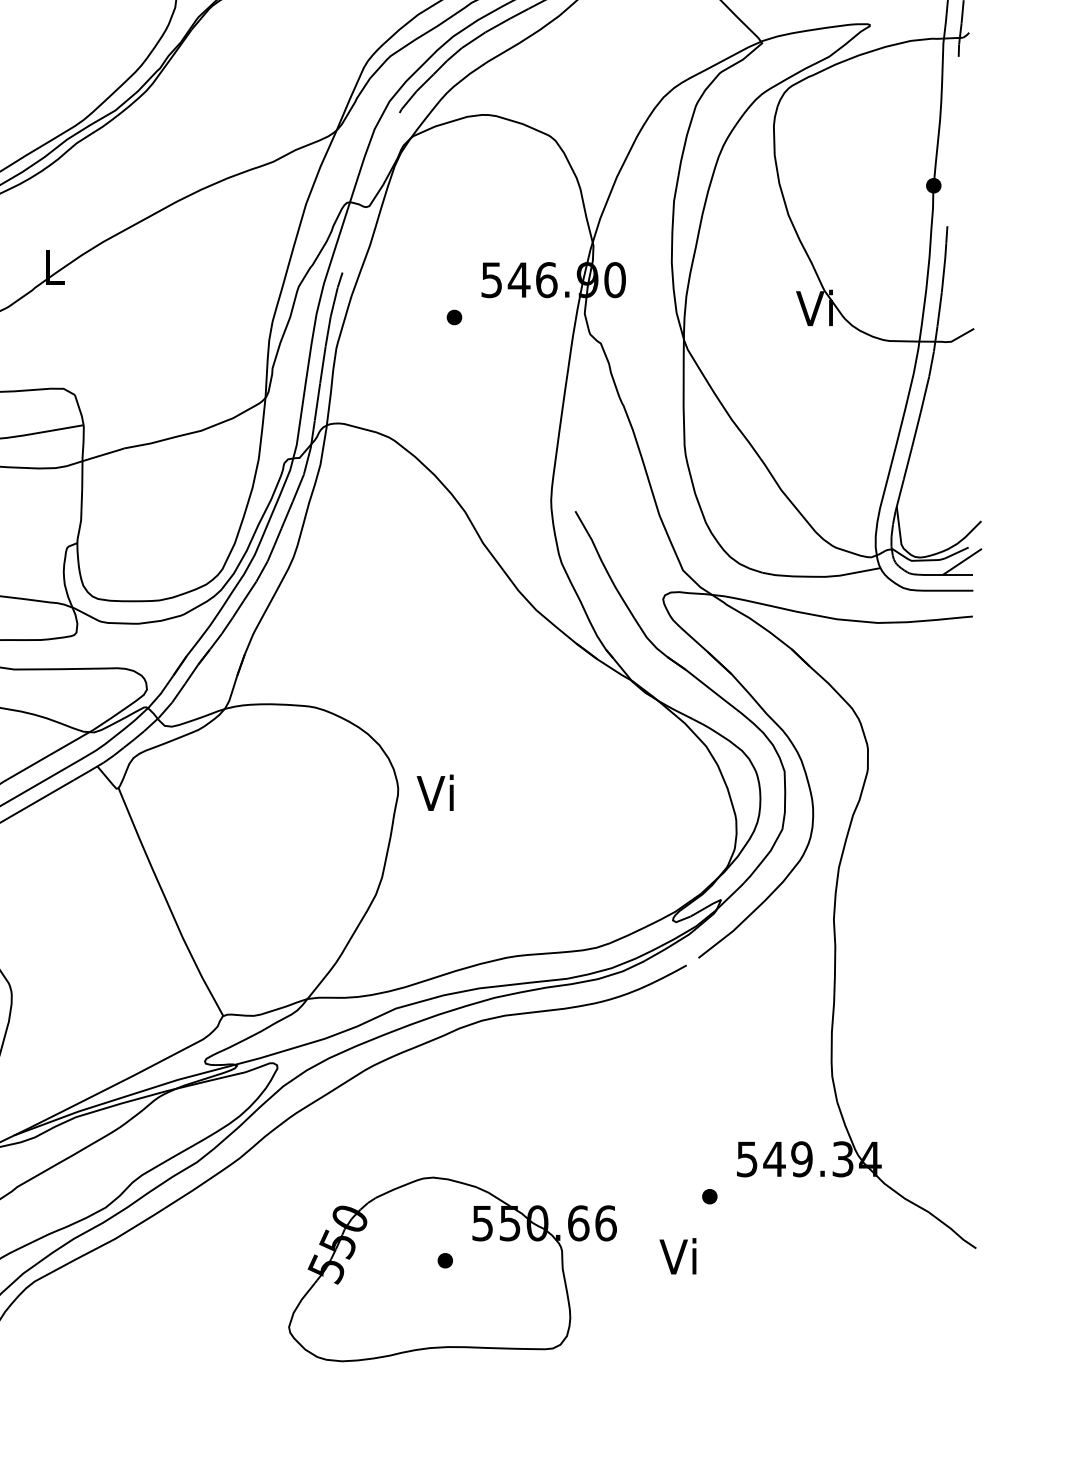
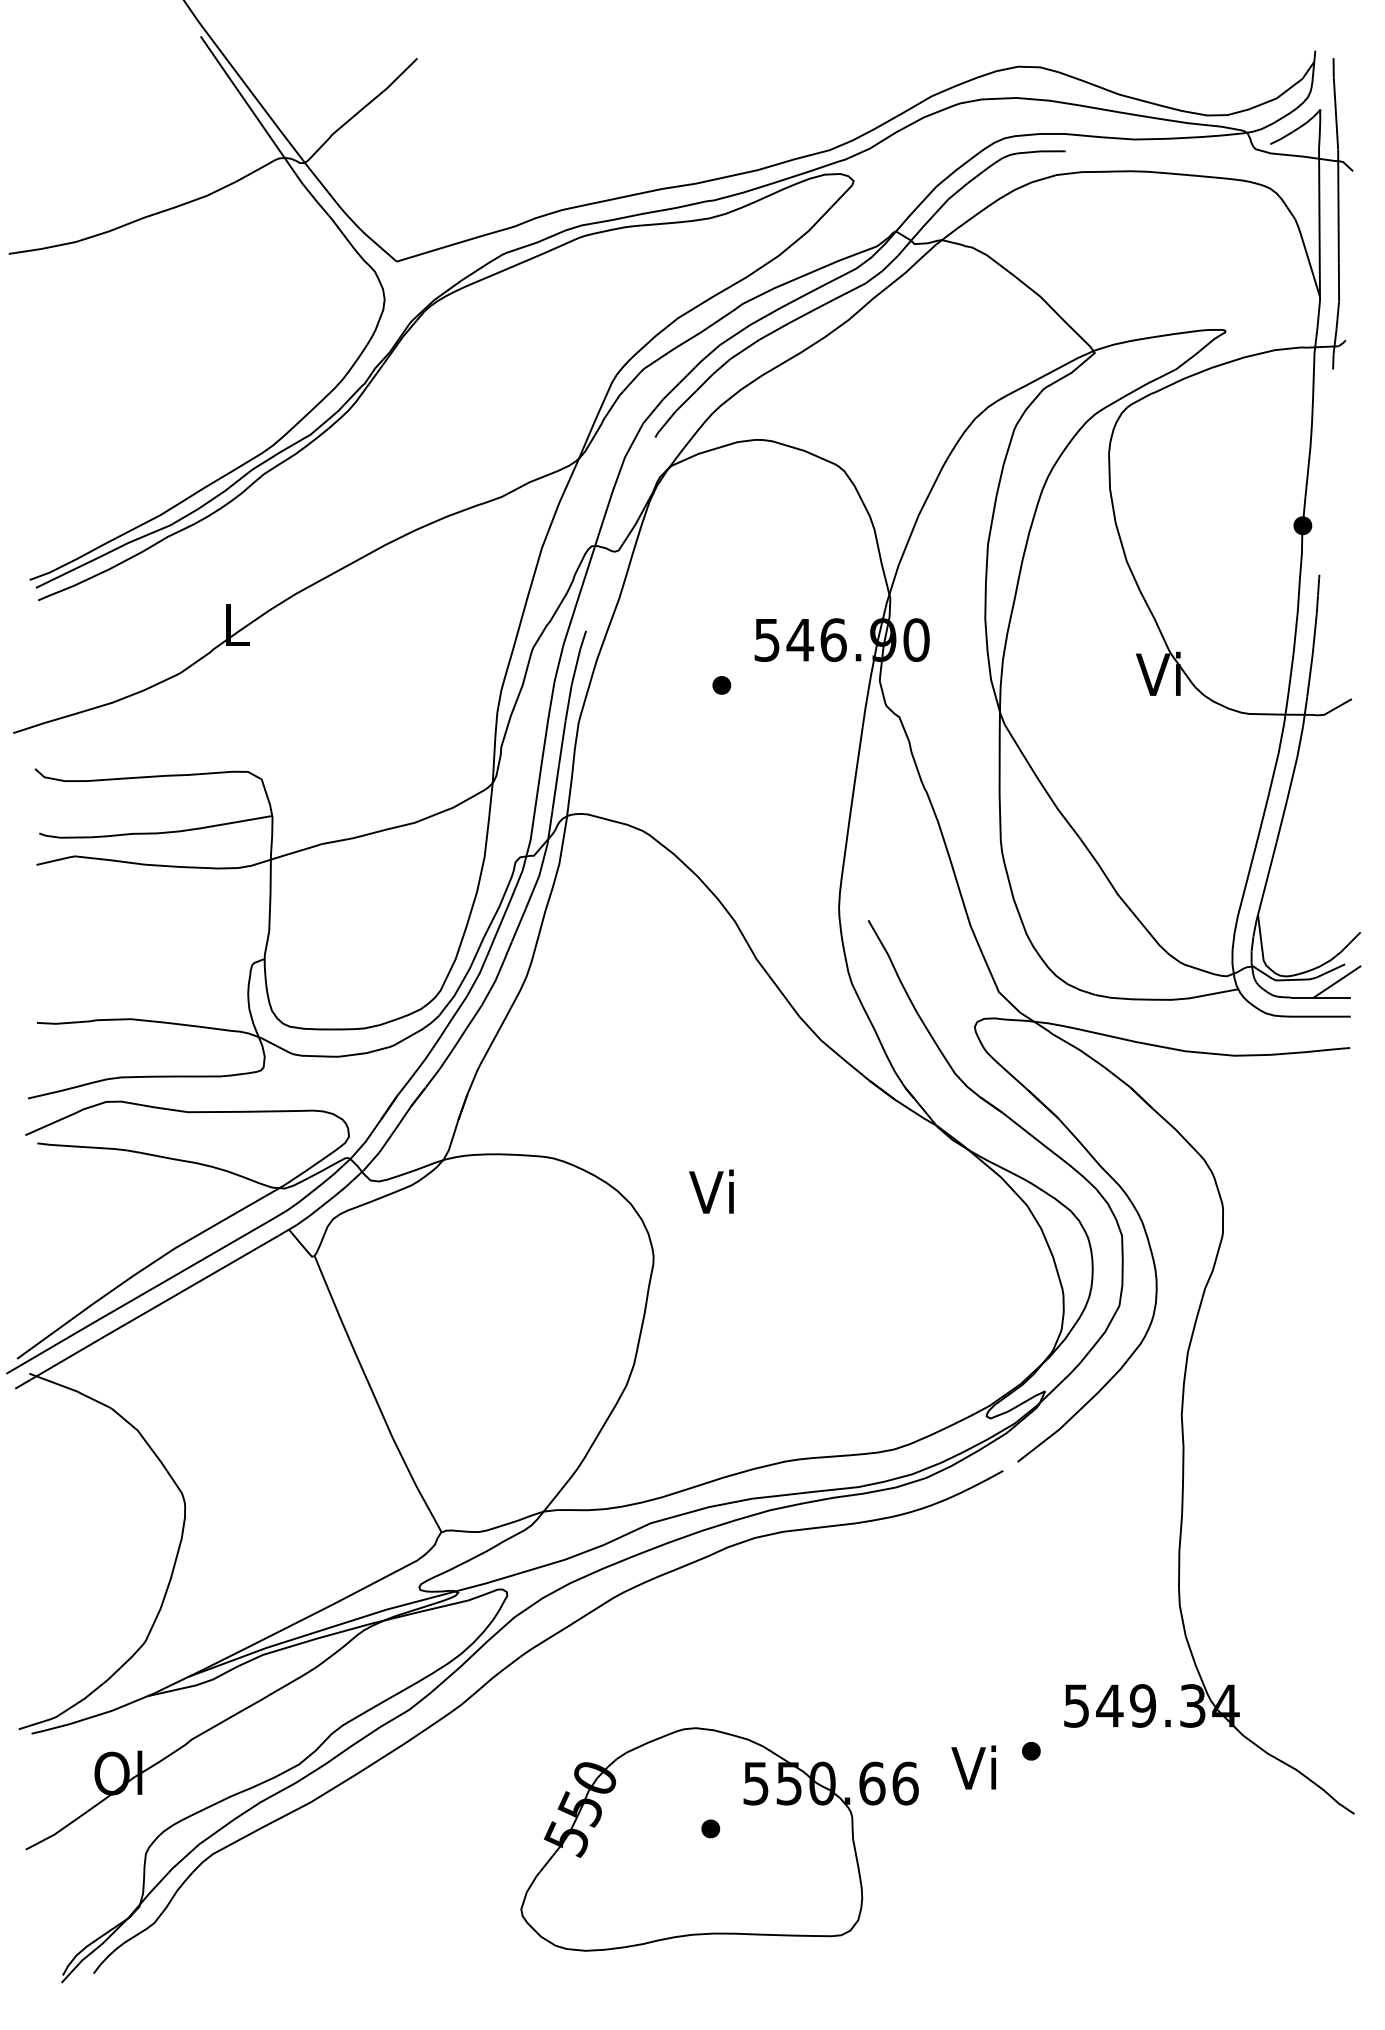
text: (435, 792) -> (711, 1191), moved
text: (677, 1256) -> (973, 1767), moved

